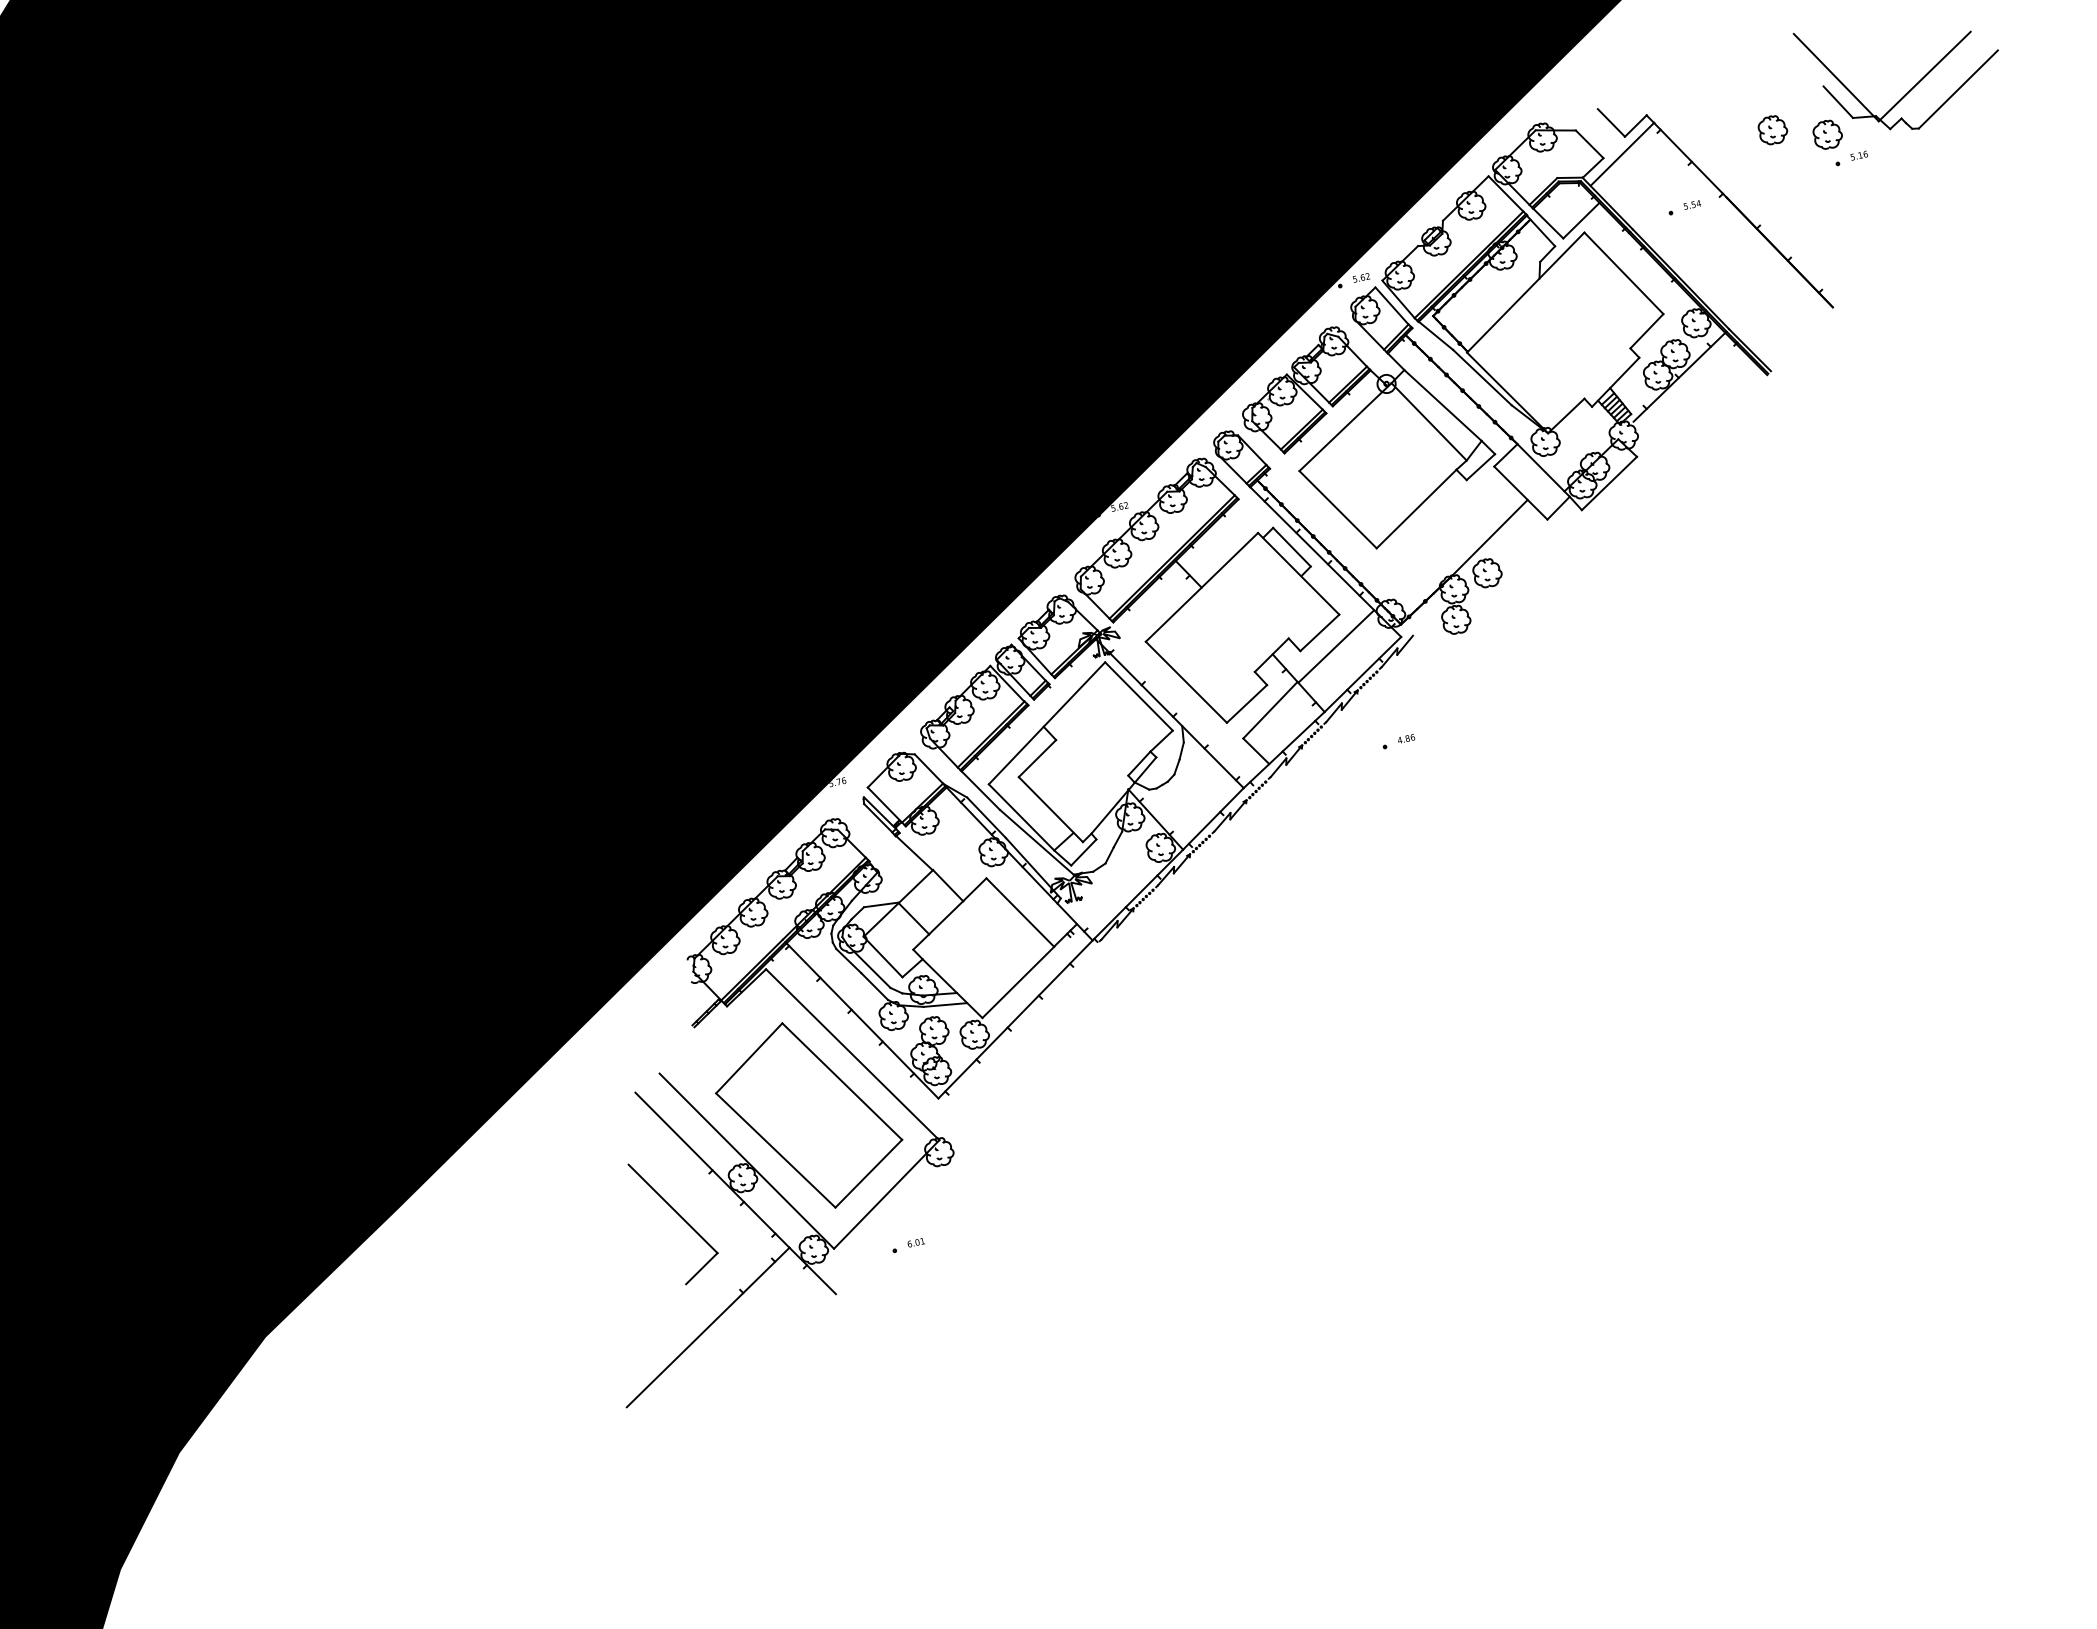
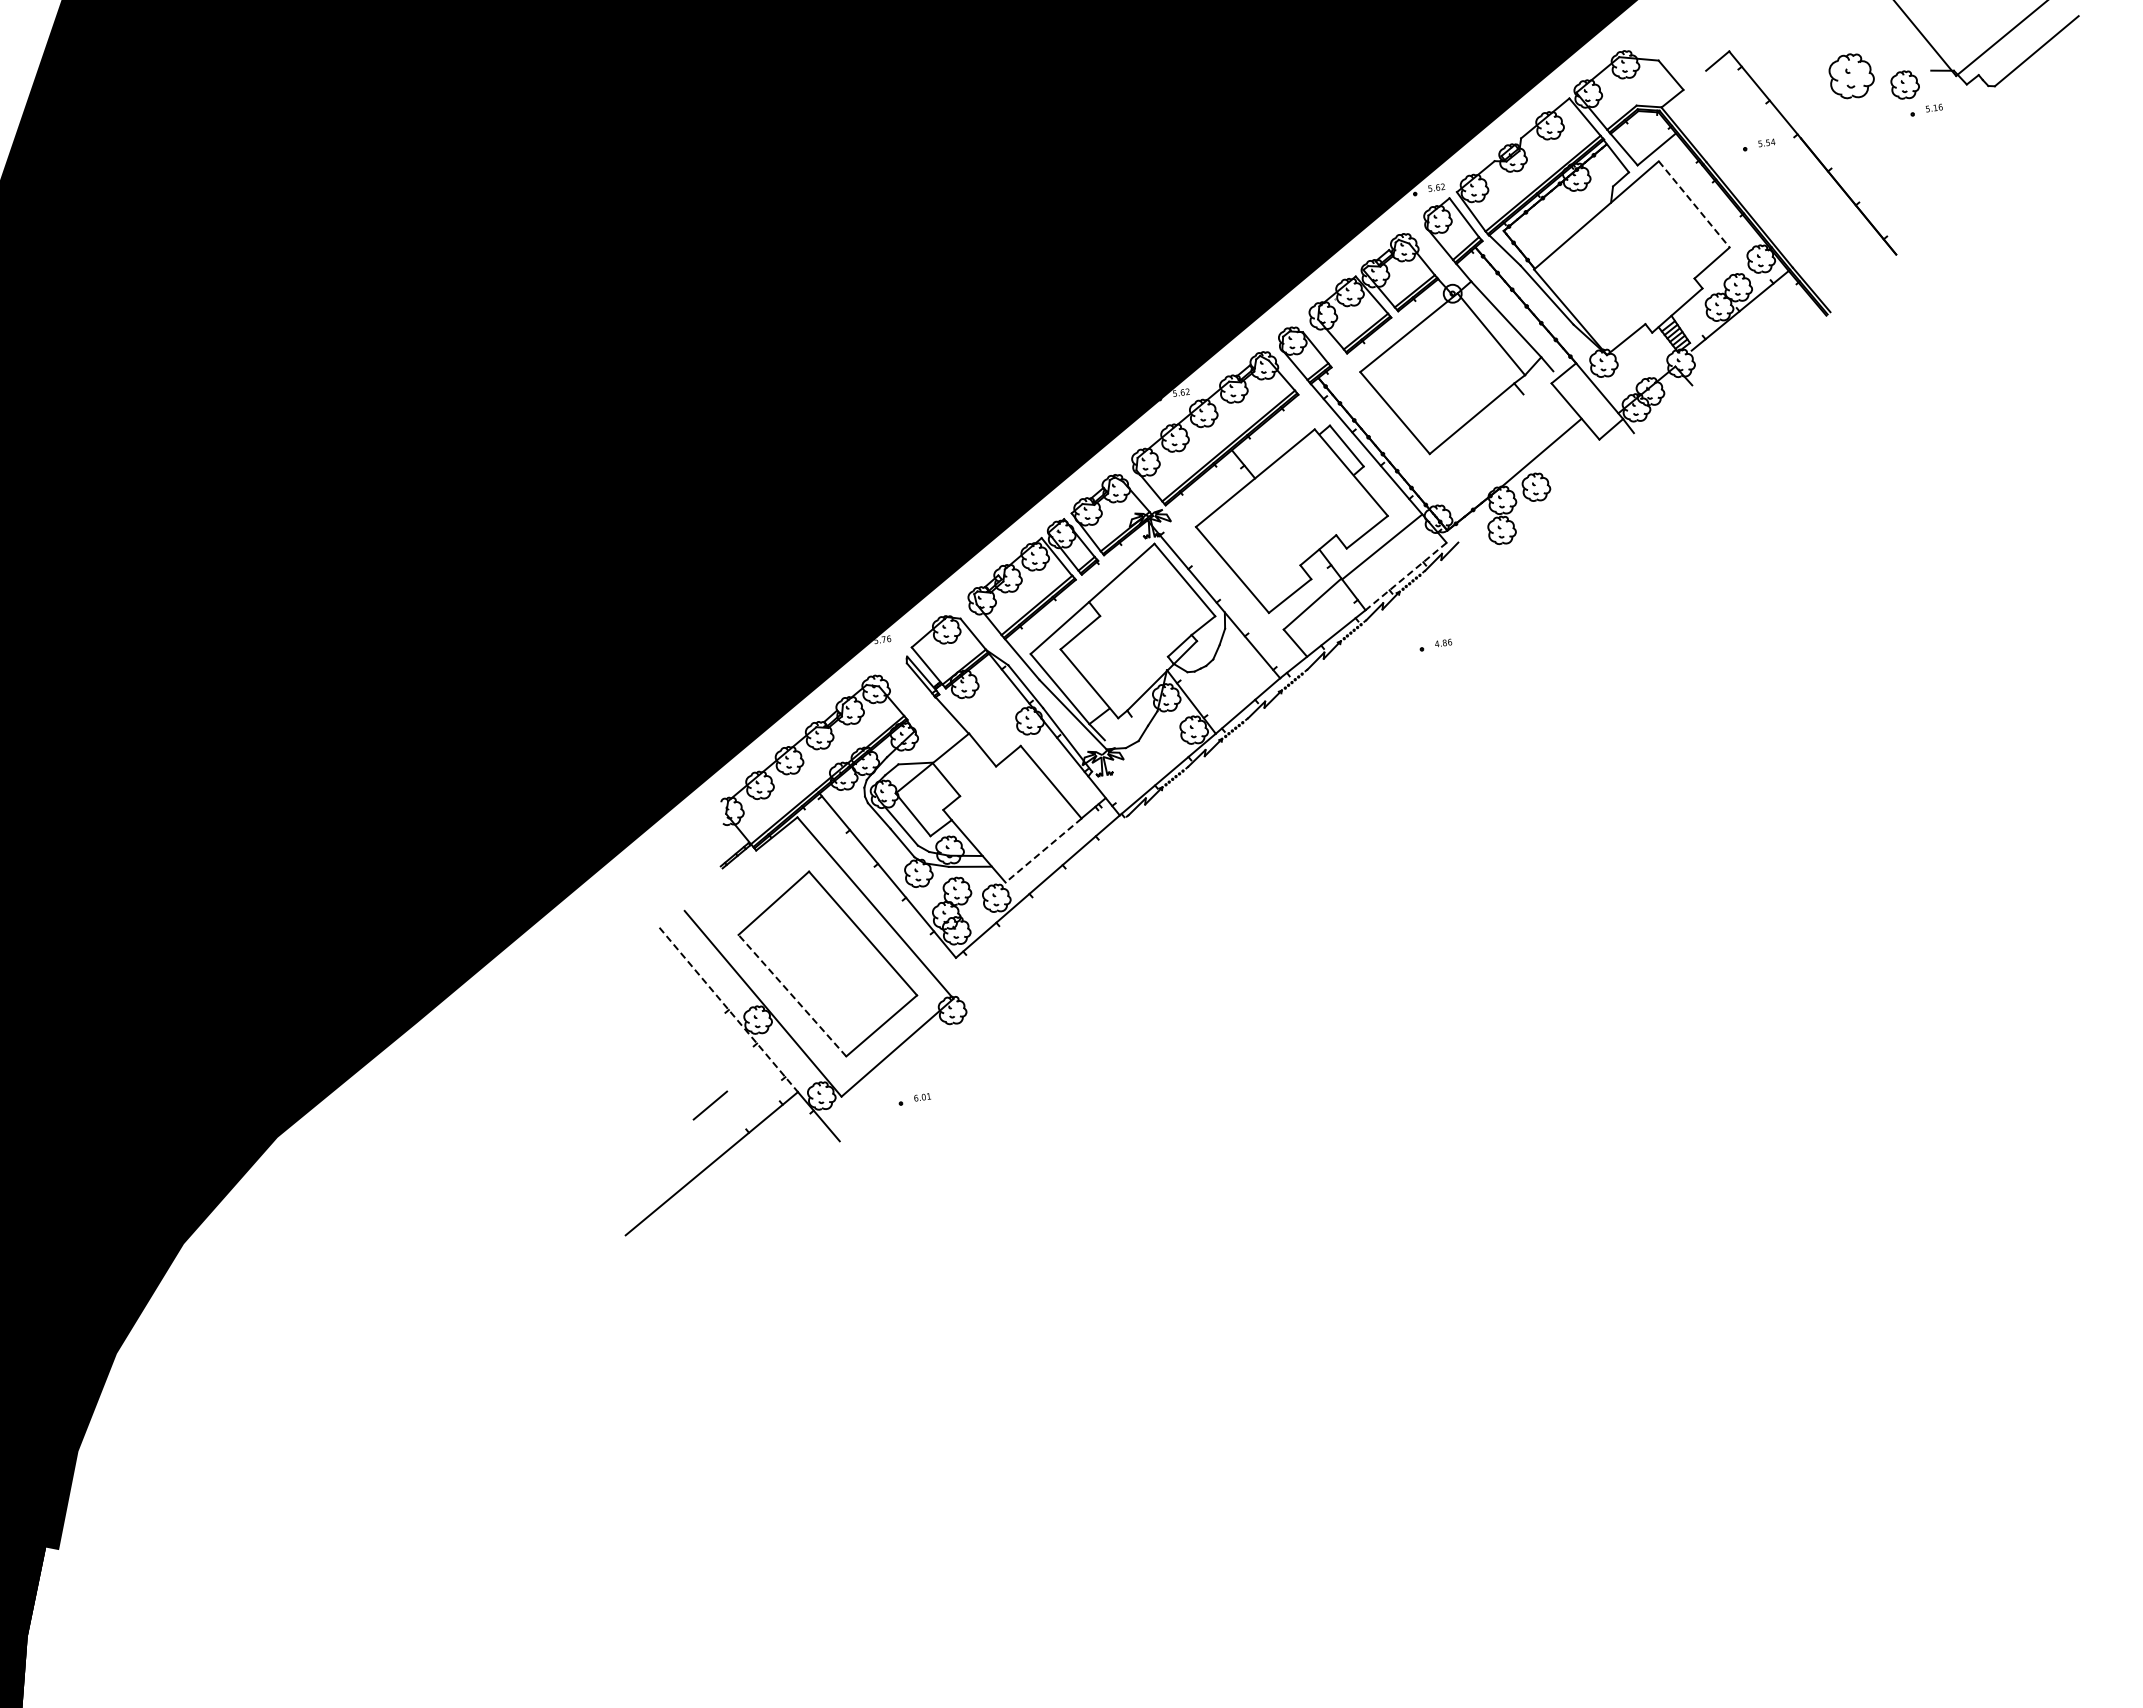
line: (1837, 101) -> (1917, 53), removed
line: (1610, 122) -> (1693, 55), removed
part: (1772, 129) -> (1851, 75), size x1.6
line: (1622, 154) -> (1702, 87), removed
line: (1624, 273) -> (1694, 204), solid -> dashed
line: (1480, 466) -> (1538, 382), removed
line: (1608, 483) -> (1662, 409), removed
line: (1363, 674) -> (1406, 576), solid -> dashed
line: (1083, 852) -> (1117, 728), removed
line: (946, 917) -> (978, 781), removed
line: (1018, 982) -> (1043, 850), solid -> dashed
line: (775, 1150) -> (792, 995), solid -> dashed
line: (713, 1170) -> (729, 1010), solid -> dashed
line: (673, 1208) -> (687, 1044), removed

